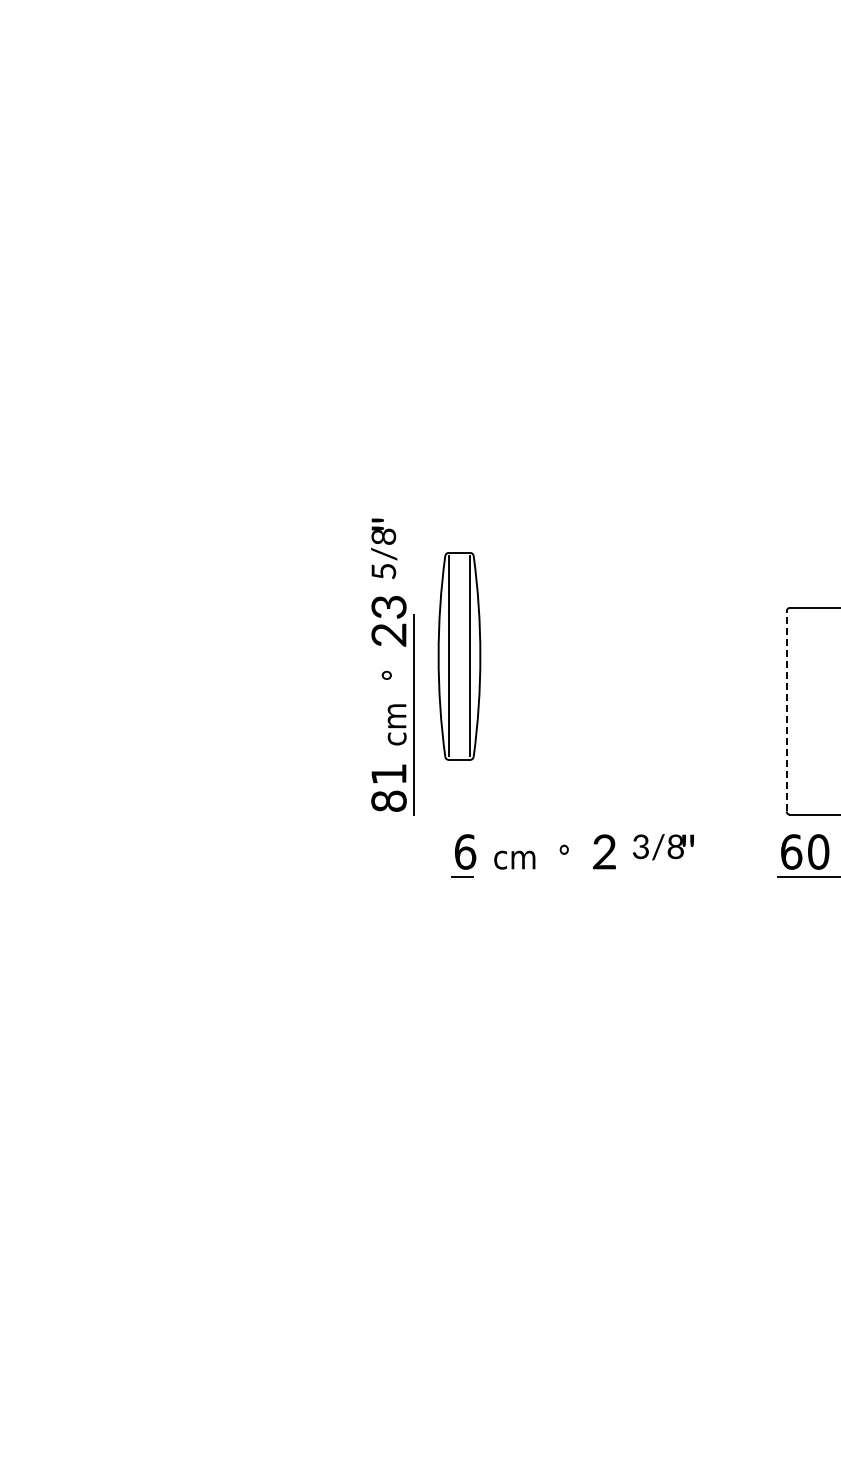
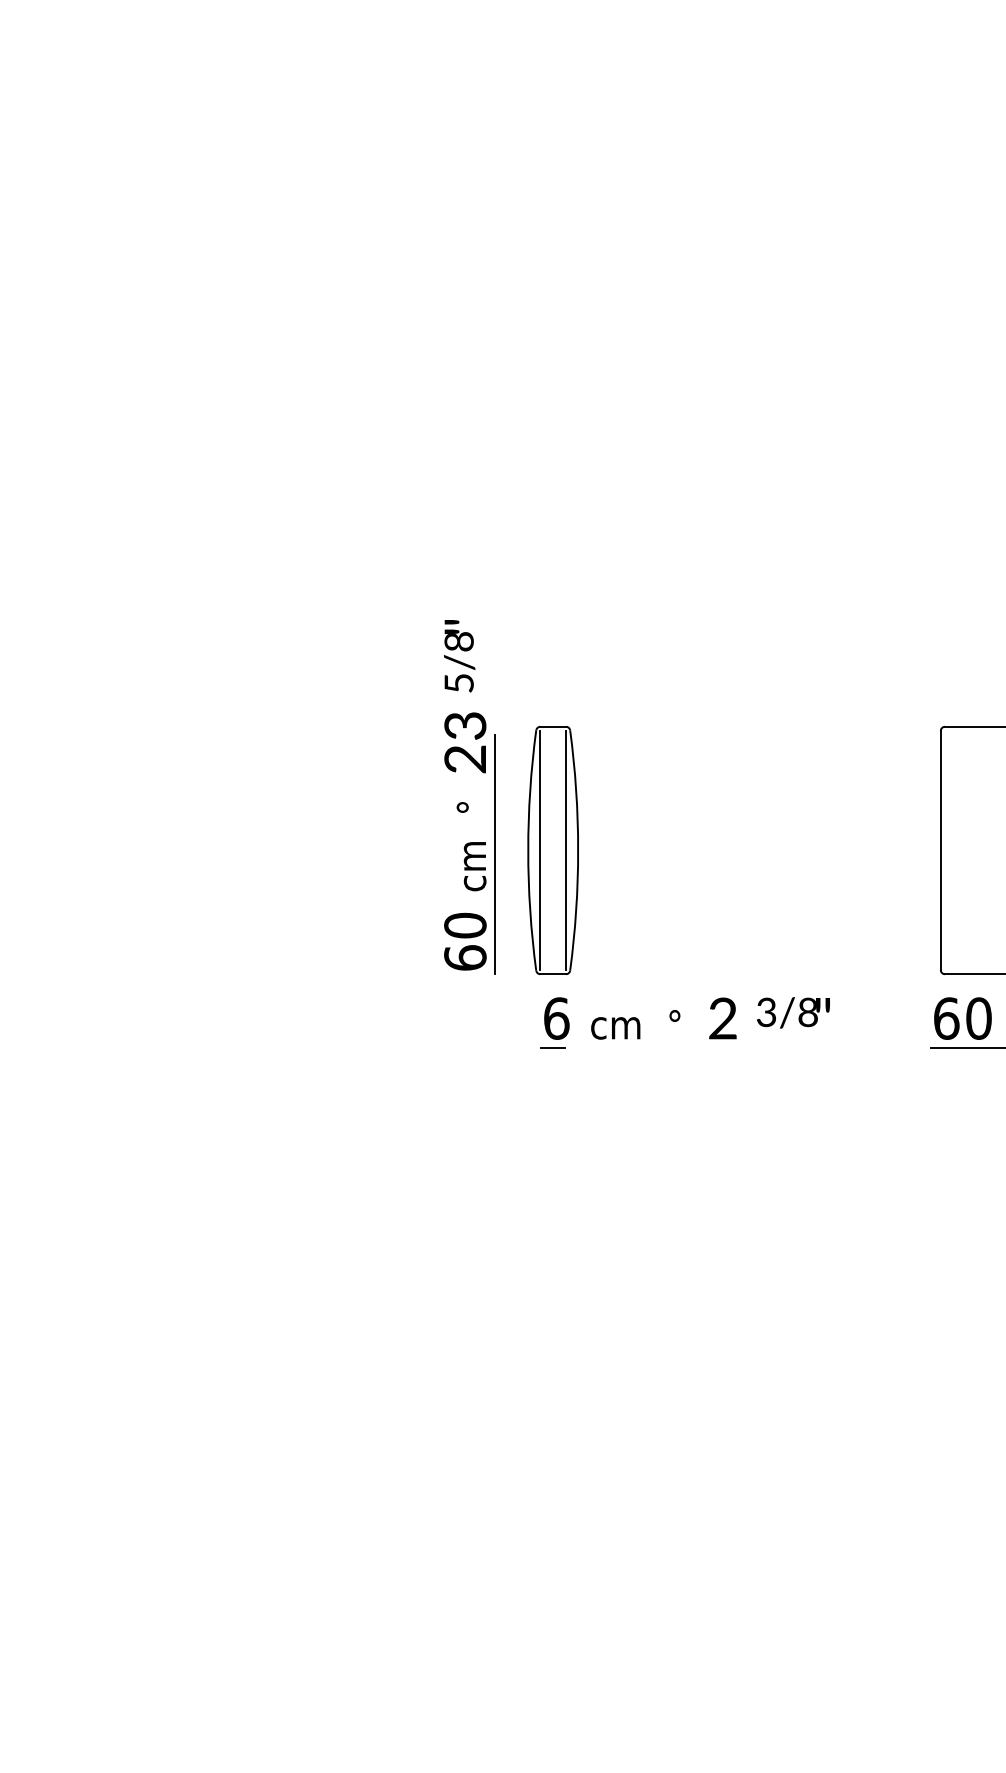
part: (459, 656) -> (553, 850), moved
line: (786, 710) -> (940, 849), dashed -> solid
text: (388, 787) -> (464, 941), 81 -> 60

